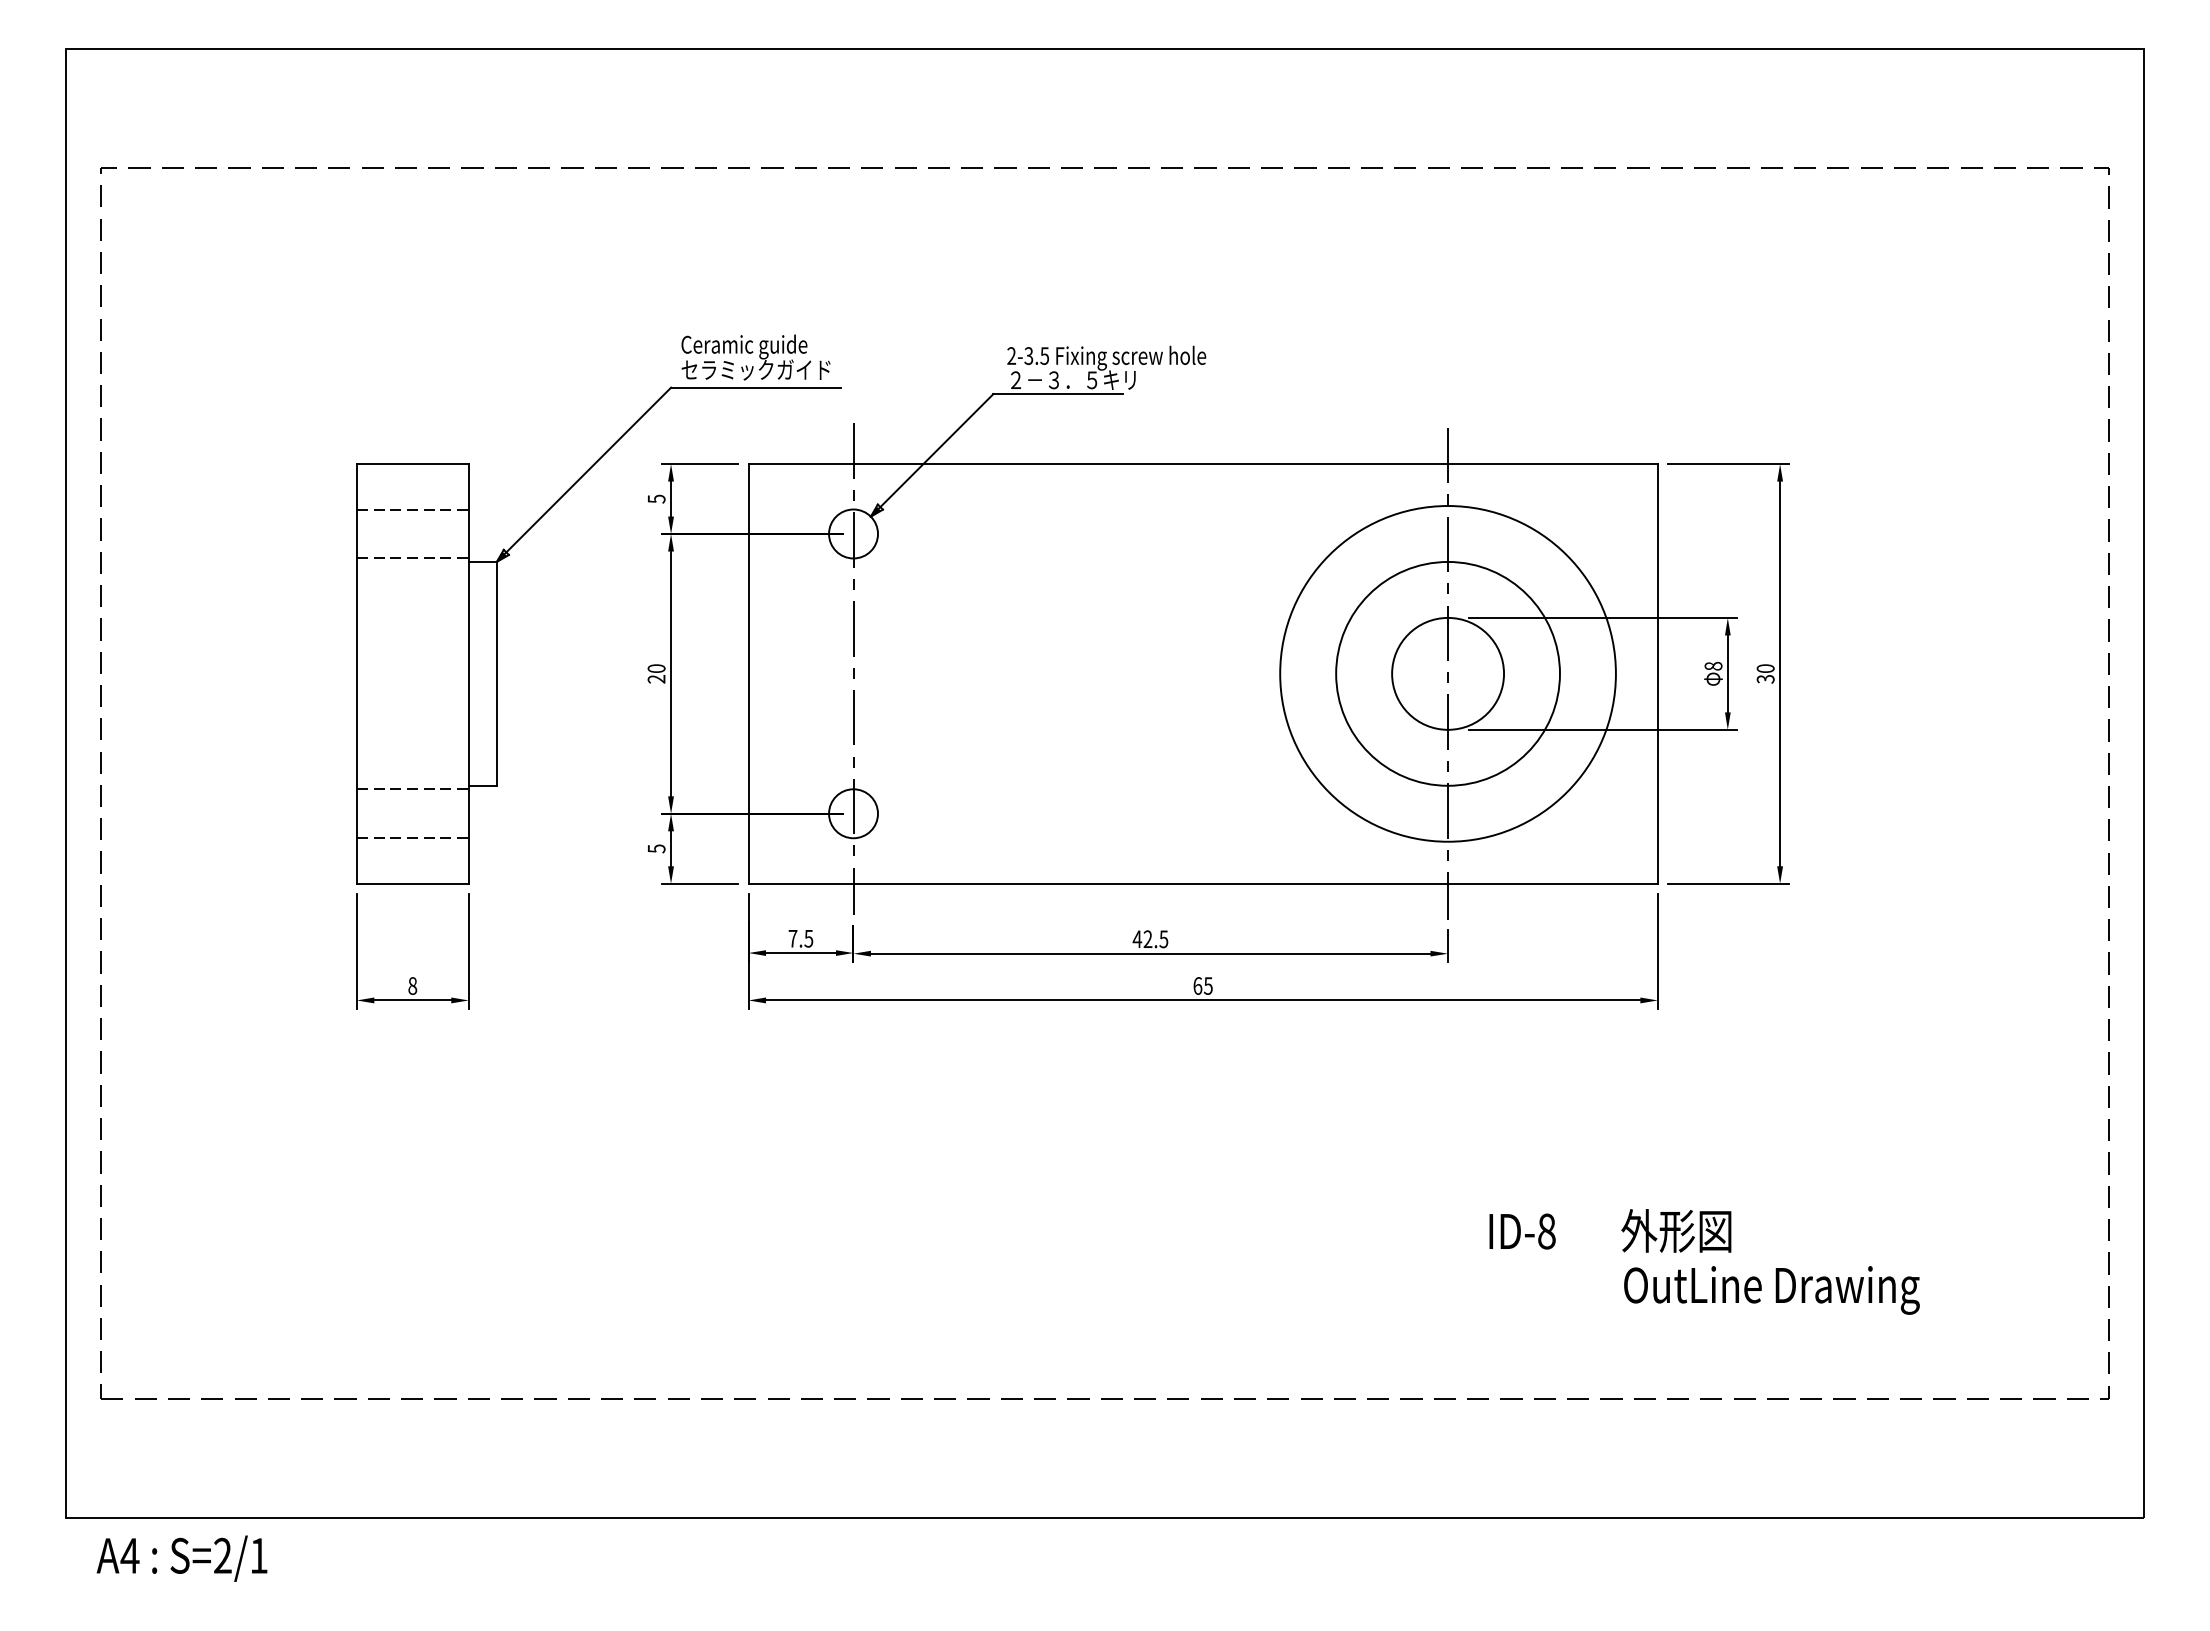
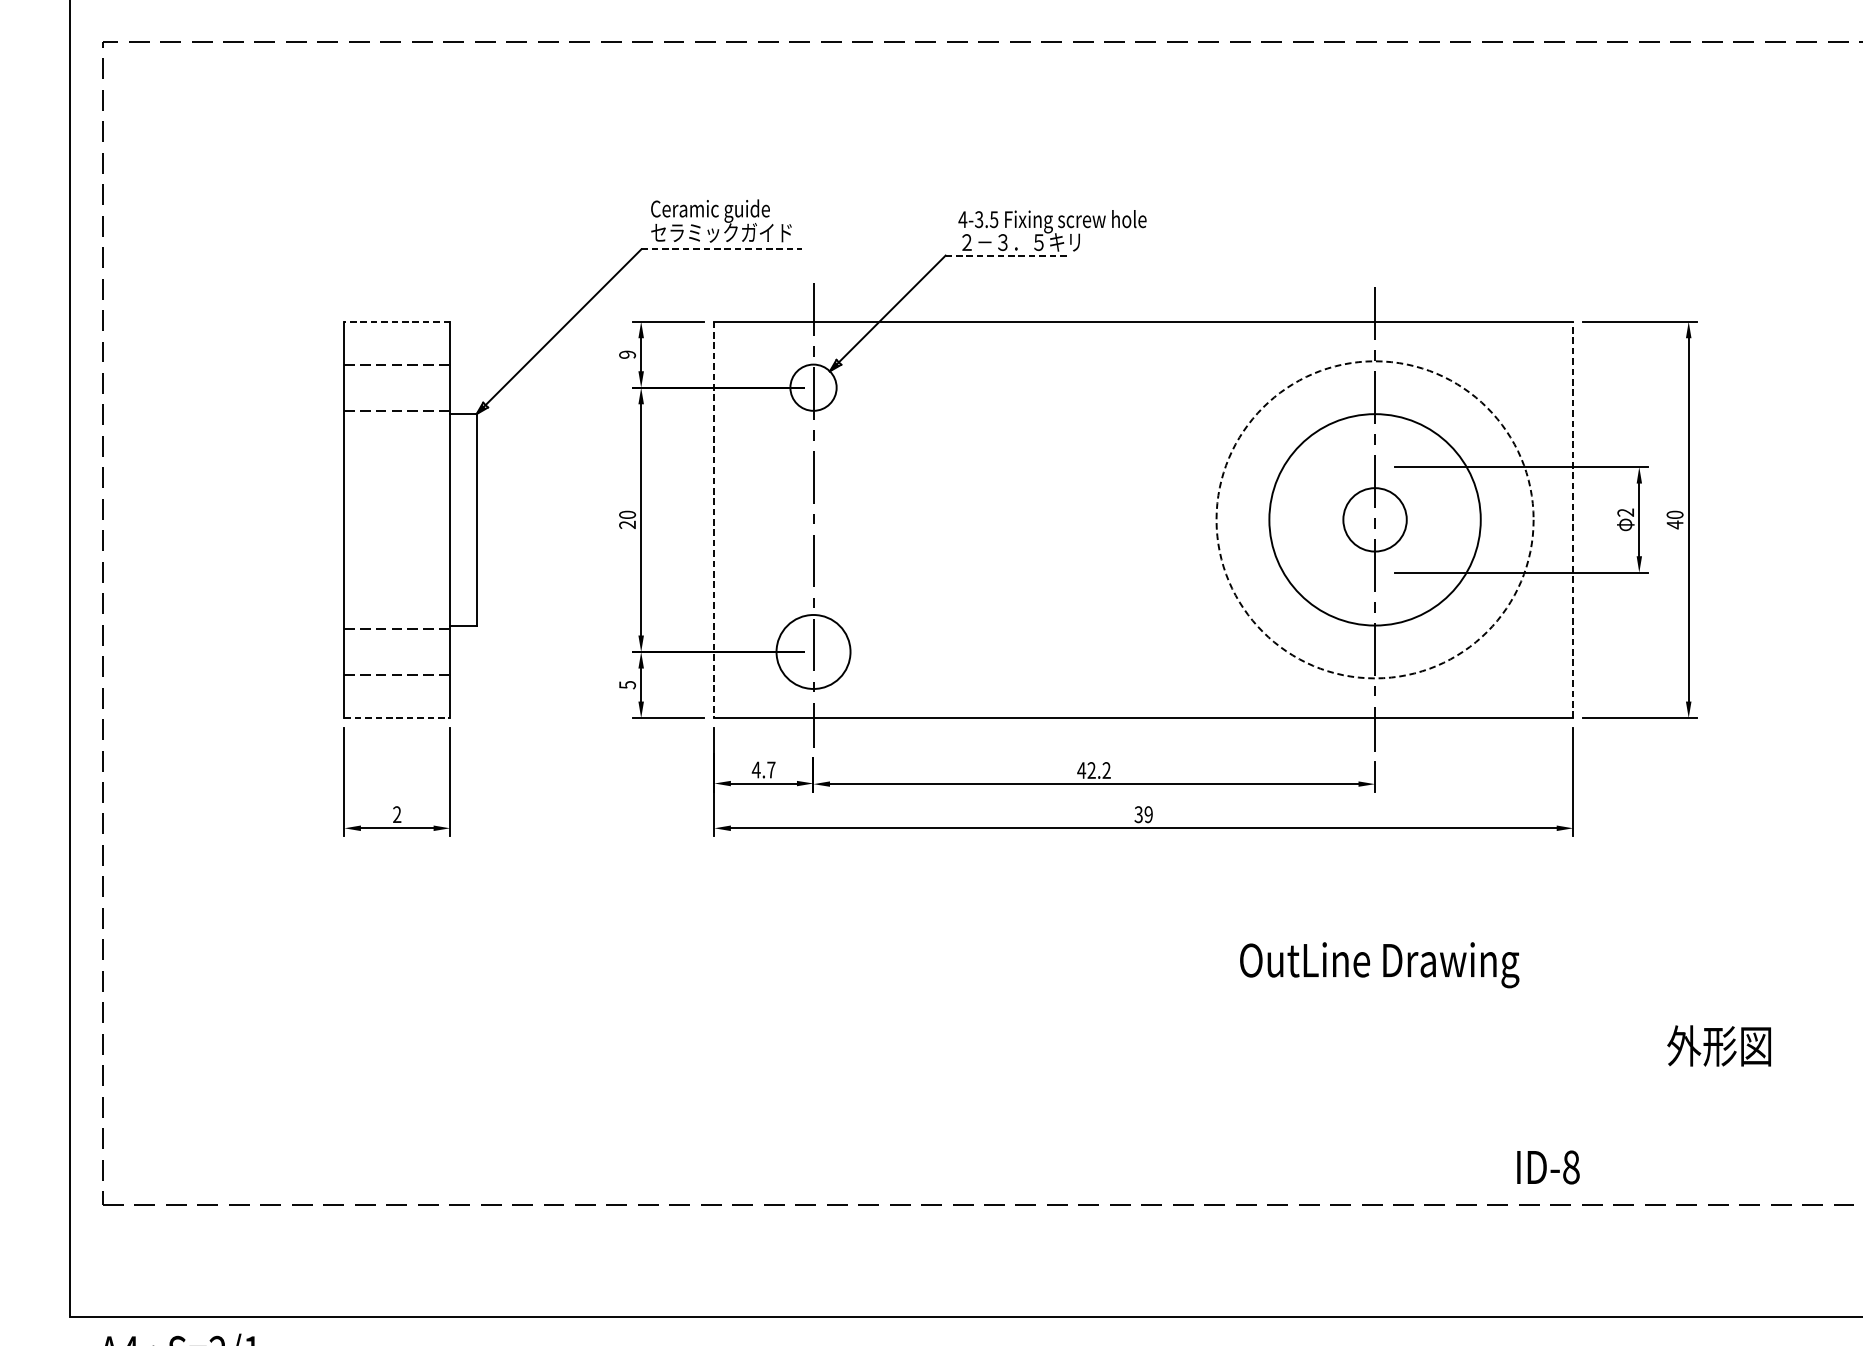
text: (1011, 355) -> (962, 219), 2-3.5 -> 4-3.5
line: (756, 387) -> (721, 249), solid -> dashed
line: (1058, 394) -> (1007, 255), solid -> dashed
line: (412, 464) -> (396, 322), solid -> dashed
text: (656, 498) -> (627, 354), 5 -> 9
text: (1713, 665) -> (1625, 511), 8 -> 2
line: (748, 673) -> (714, 519), solid -> dashed
circle: (1447, 673) -> (1374, 519), solid -> dashed
circle: (1448, 673) -> (1375, 519), size x0.6
line: (1657, 673) -> (1572, 519), solid -> dashed
text: (1765, 679) -> (1674, 525), 30 -> 40
circle: (853, 813) -> (813, 651), size x1.6
line: (412, 883) -> (396, 717), solid -> dashed
text: (800, 938) -> (763, 769), 7.5 -> 4.7
text: (1163, 939) -> (1106, 770), 42.5 -> 42.2
text: (412, 985) -> (396, 814), 8 -> 2
text: (1202, 985) -> (1143, 814), 65 -> 39
text: (1676, 1230) -> (1719, 1045), moved
text: (1522, 1231) -> (1548, 1167), moved
text: (1771, 1290) -> (1379, 965), moved

